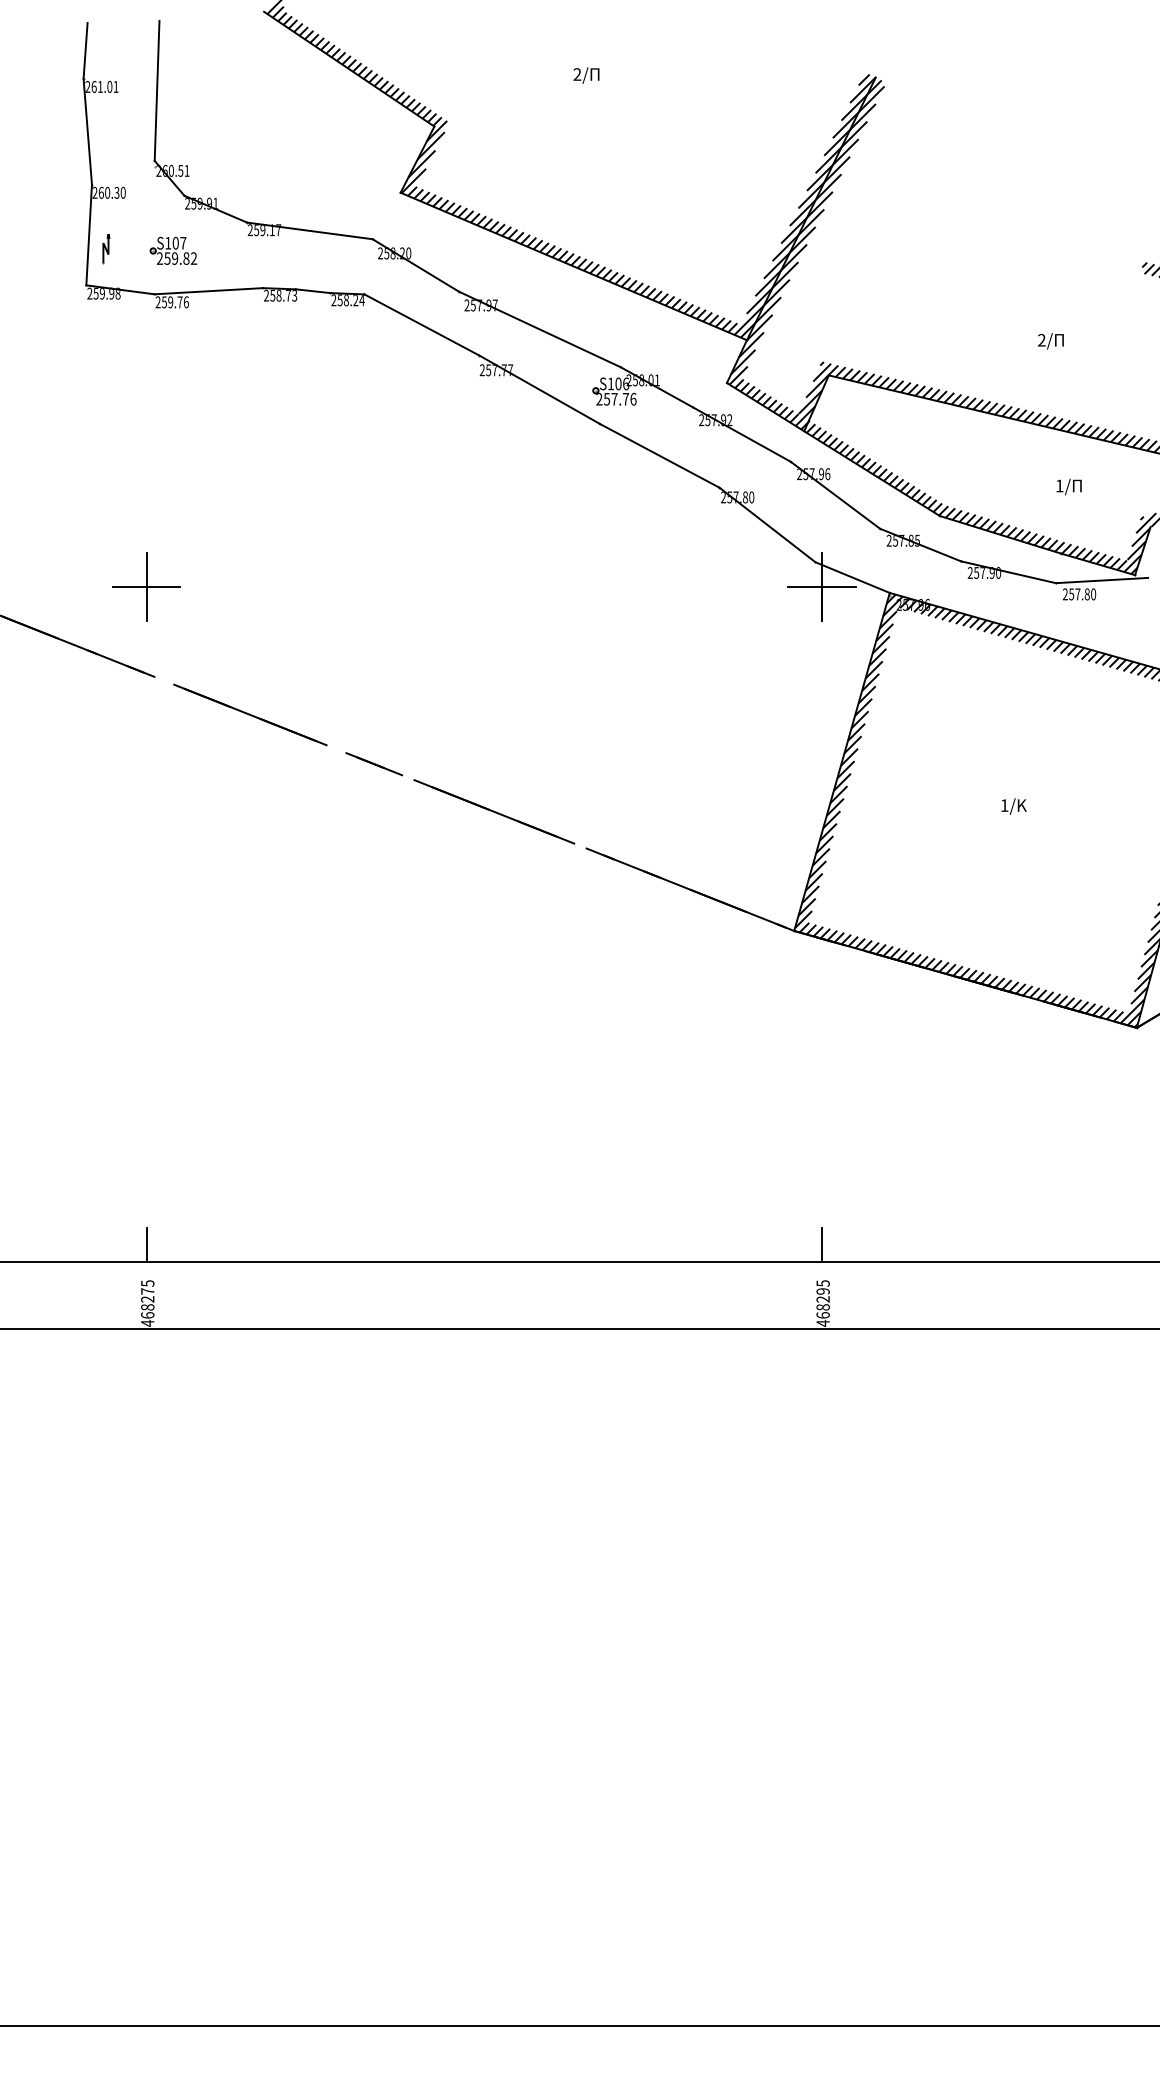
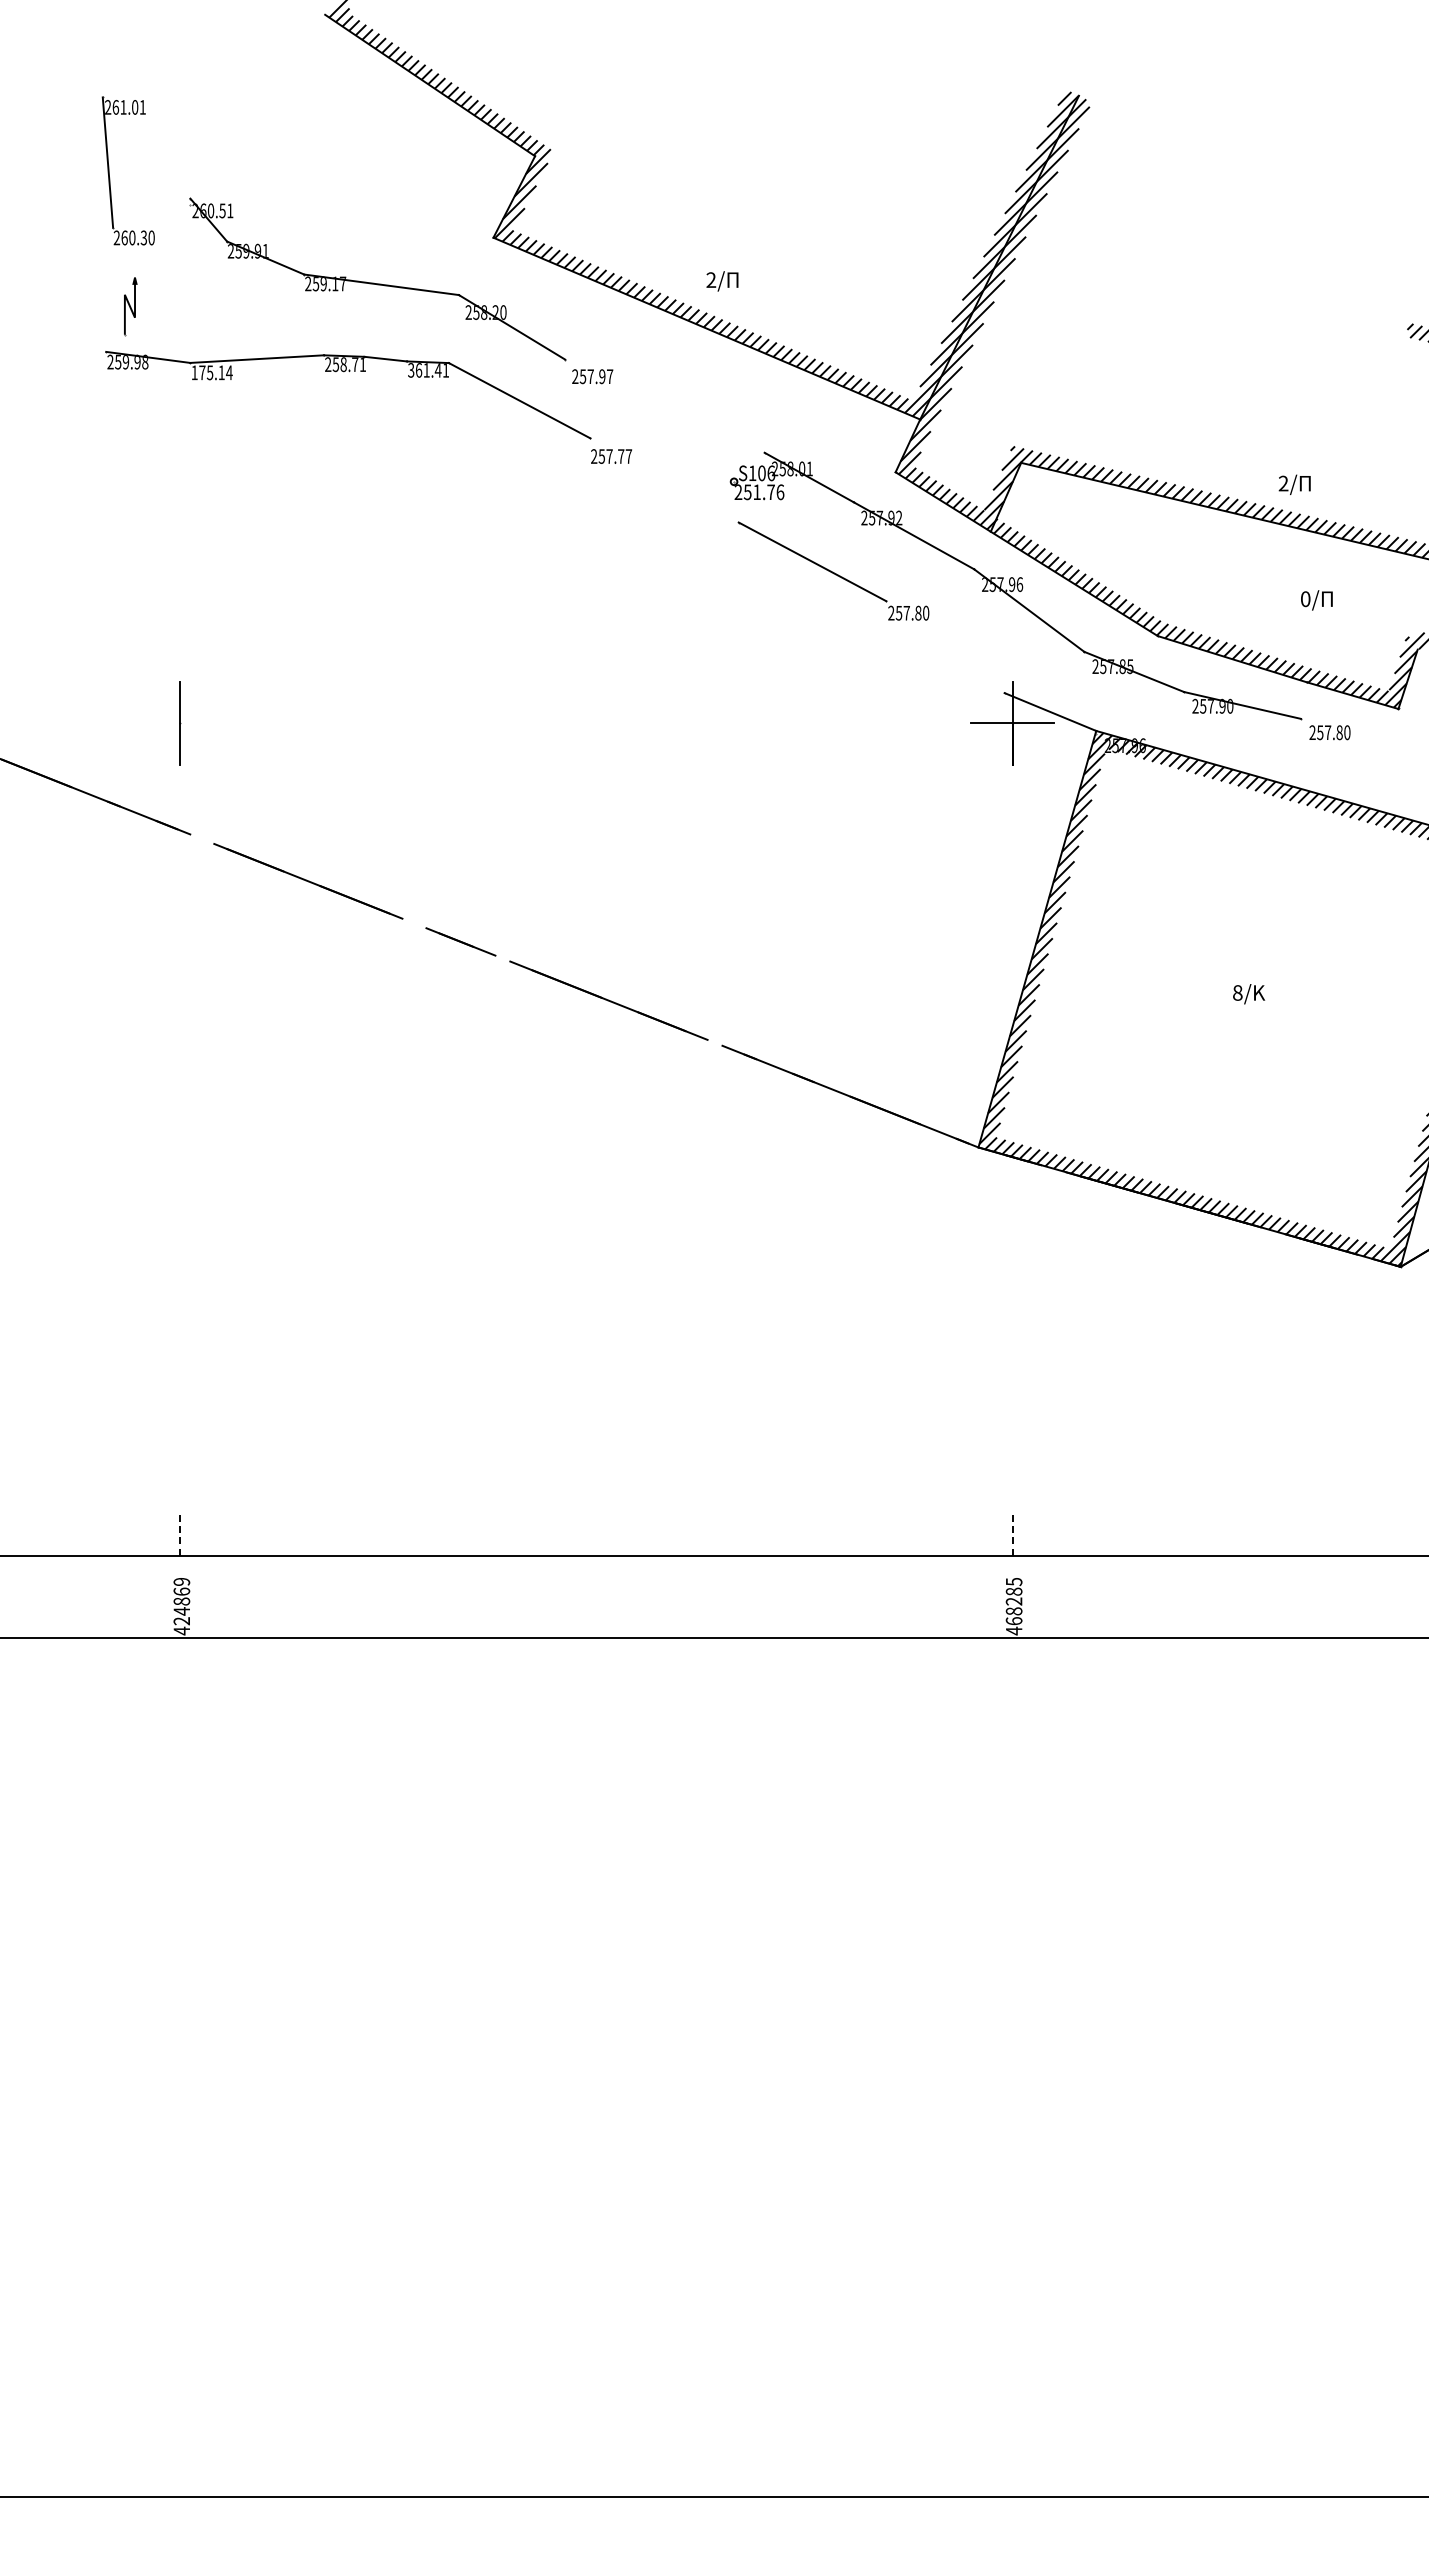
line: (84, 50) -> (104, 62), removed
text: (586, 75) -> (722, 281), moved
line: (157, 91) -> (193, 112), removed
line: (89, 234) -> (109, 289), removed
part: (106, 249) -> (130, 307), size x1.6
part: (173, 250) -> (213, 309), removed
text: (294, 295) -> (362, 364), 258.73 -> 258.71
text: (347, 300) -> (428, 370), 258.24 -> 361.41
text: (171, 302) -> (211, 372), 259.76 -> 175.14
line: (539, 328) -> (664, 405), removed
text: (1050, 341) -> (1294, 484), moved
line: (539, 389) -> (664, 480), removed
text: (614, 398) -> (756, 491), 257.76 -> 251.76
text: (1059, 486) -> (1305, 599), 1/ -> 0/
line: (767, 525) -> (945, 647), removed
line: (1101, 580) -> (1357, 715), removed
line: (146, 586) -> (180, 723), removed
text: (1004, 805) -> (1237, 992), 1/K -> 8/K
line: (146, 1245) -> (180, 1534), solid -> dashed
line: (821, 1245) -> (1012, 1534), solid -> dashed
text: (822, 1291) -> (1013, 1591), 468295 -> 468285
text: (147, 1299) -> (181, 1601), 468275 -> 424869

